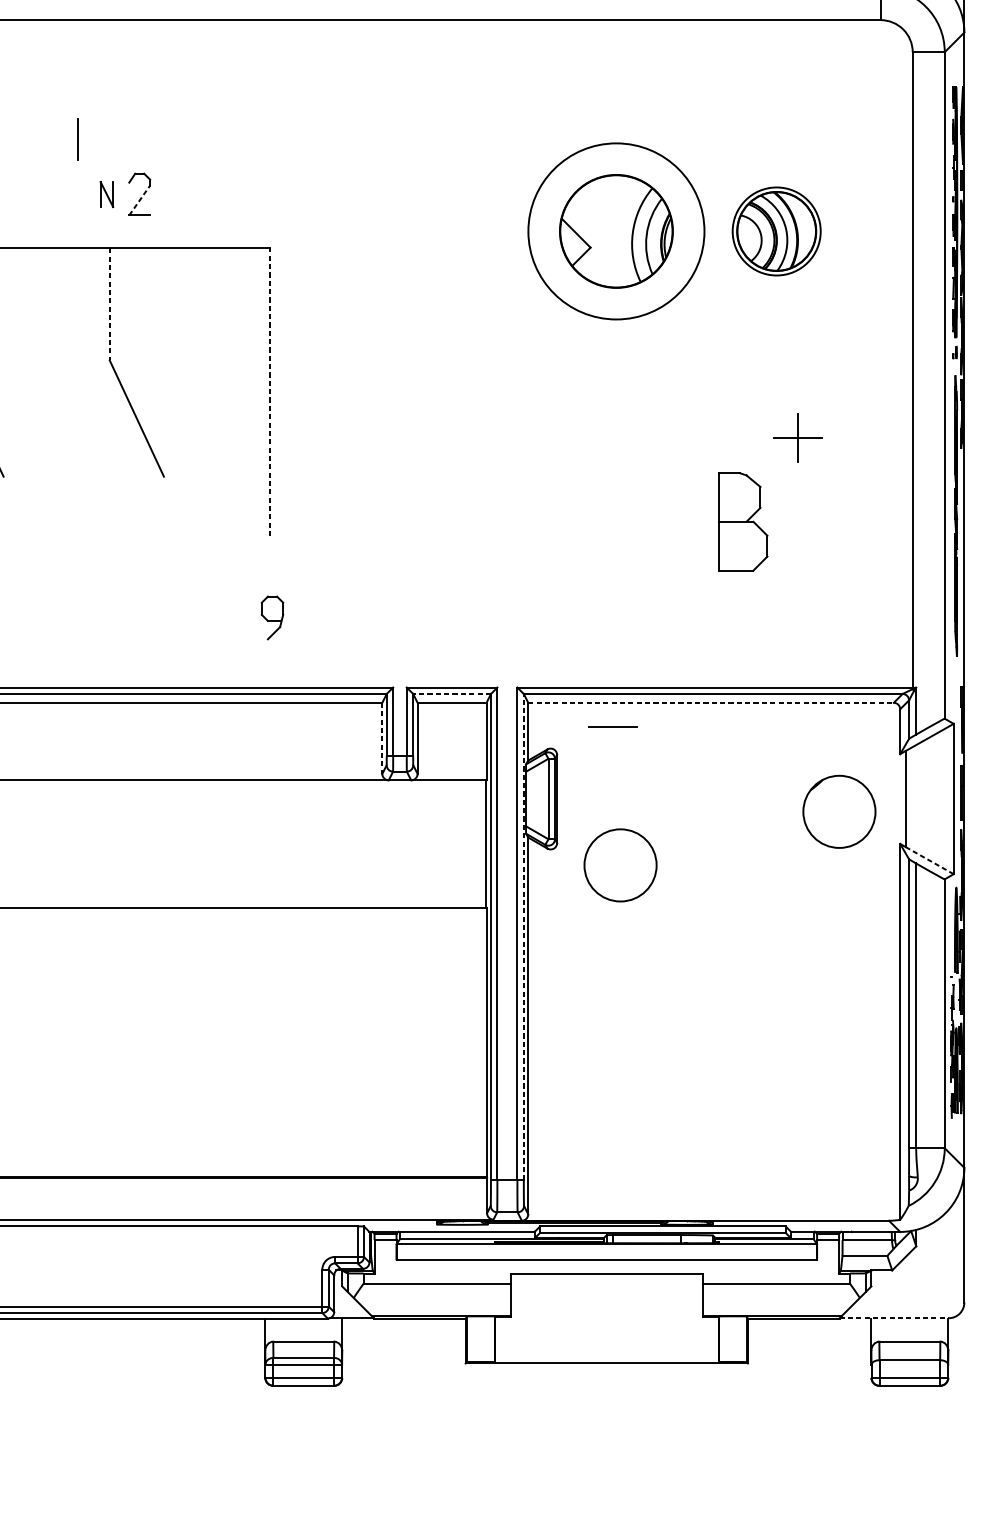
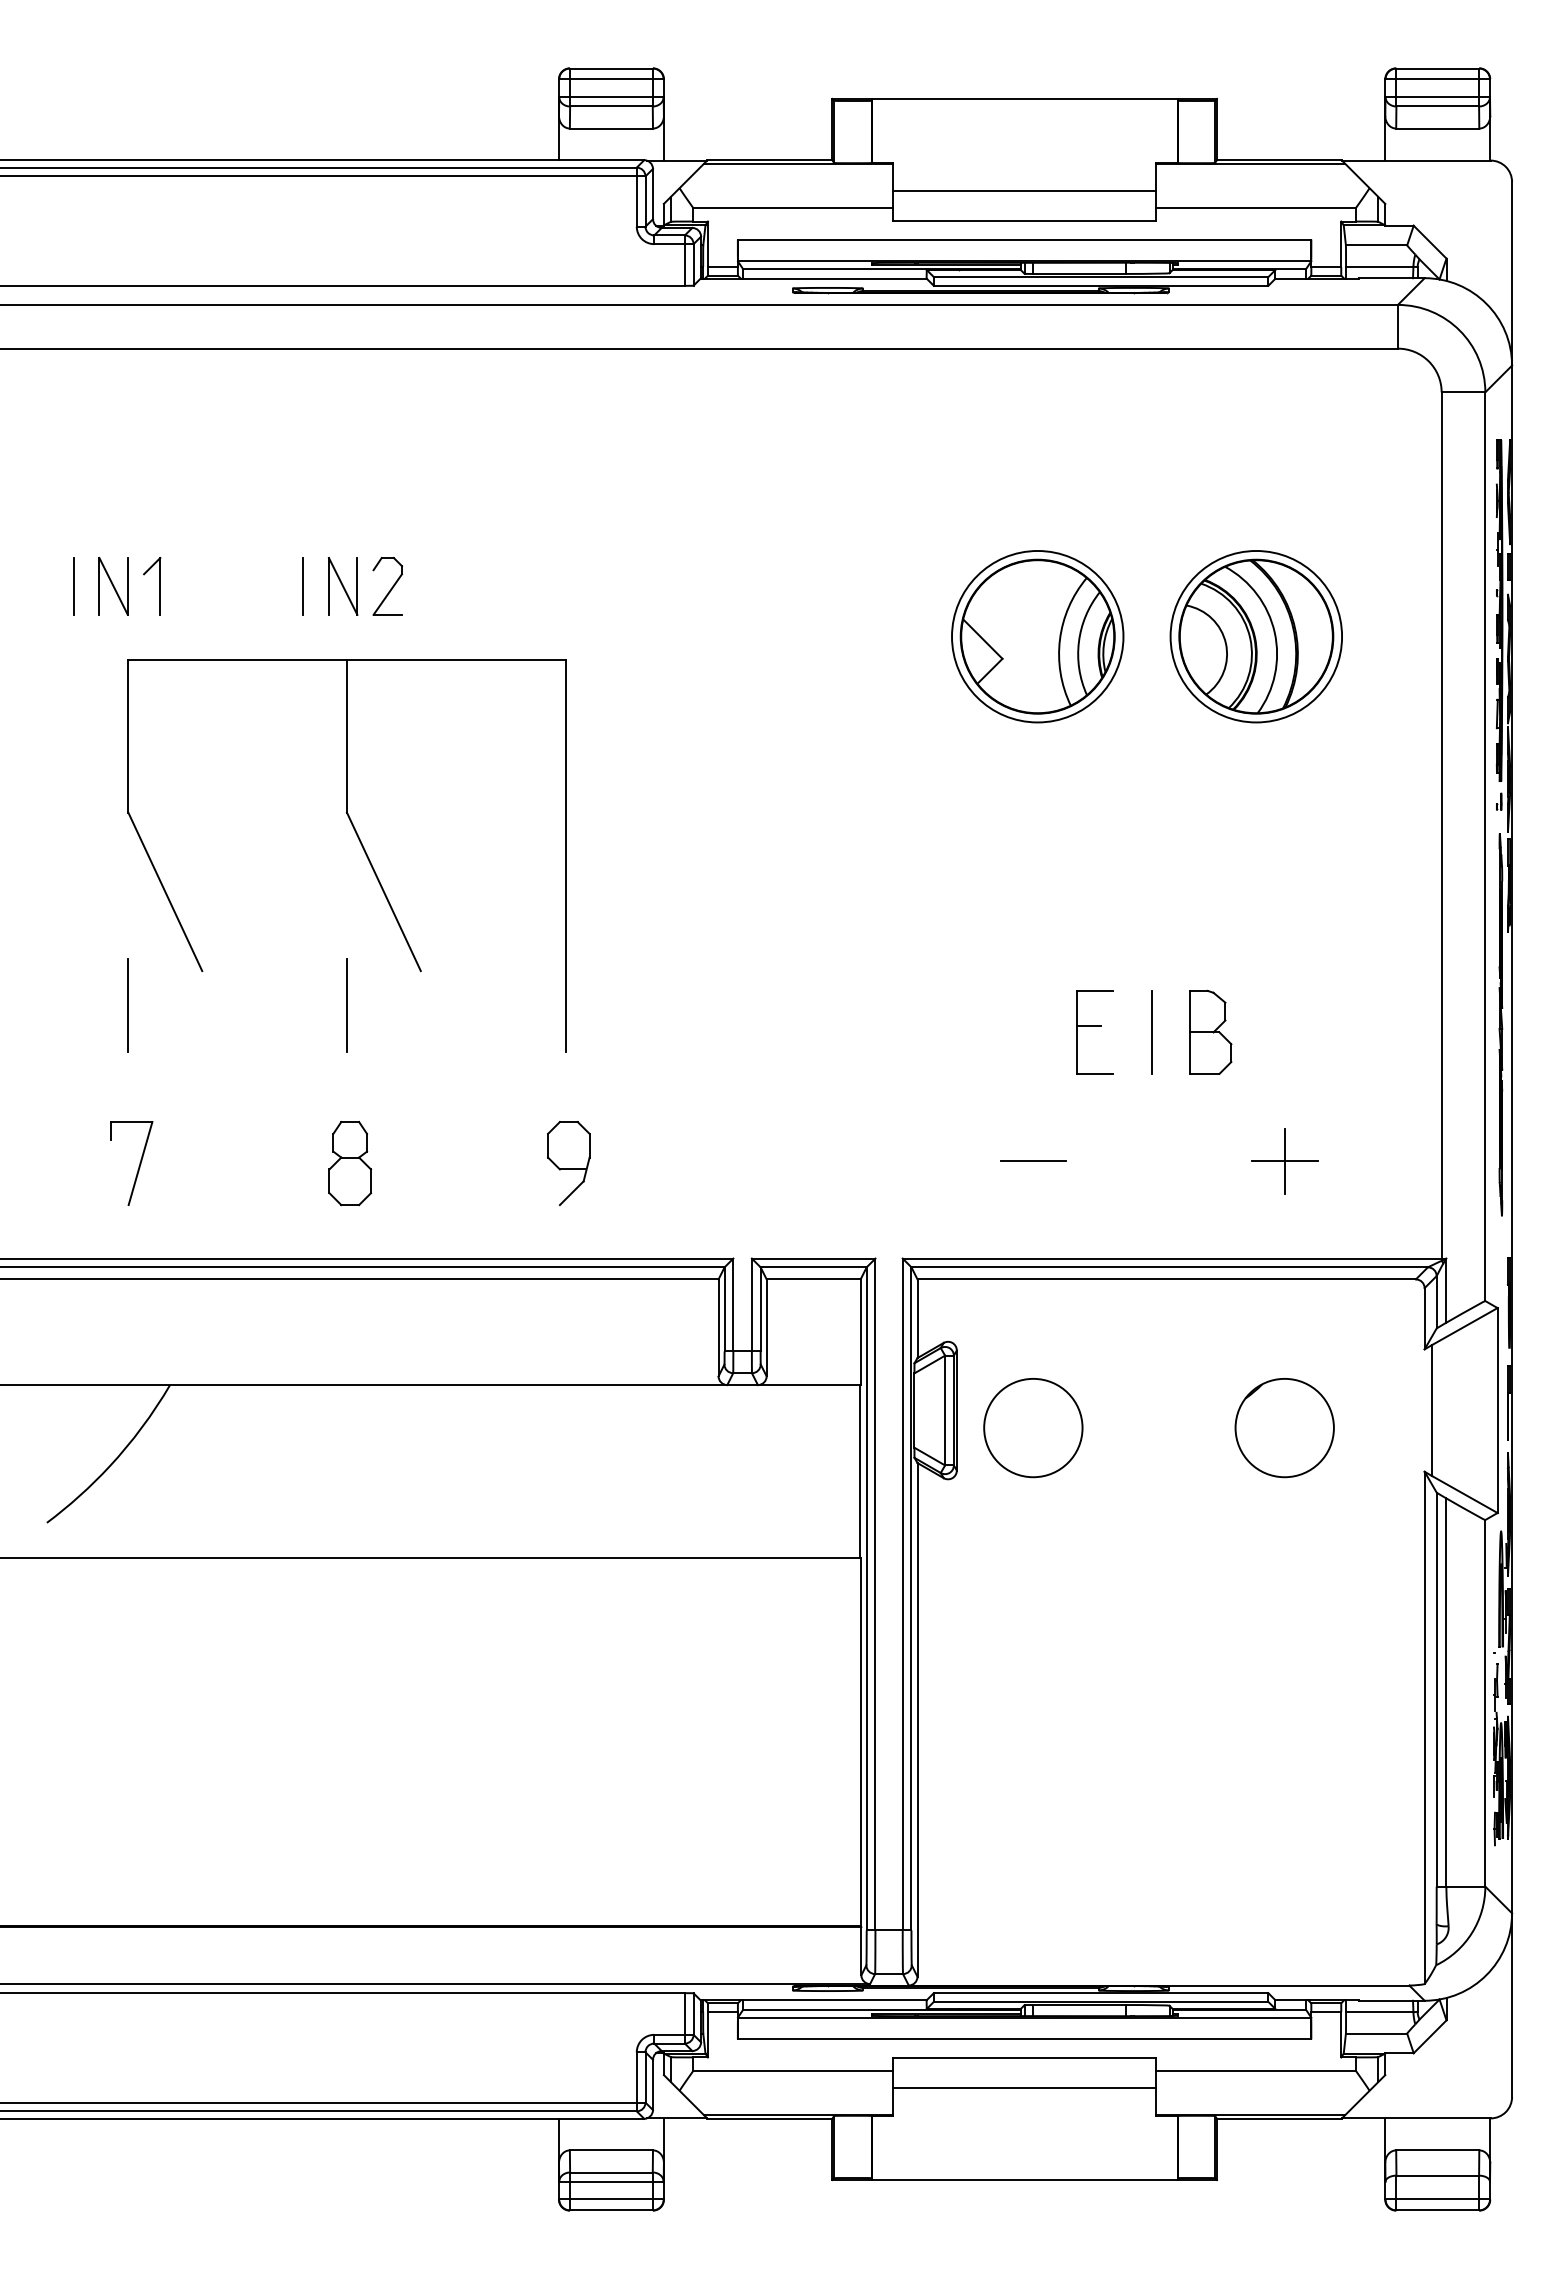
line: (77, 139) -> (302, 586), moved
part: (106, 194) -> (342, 586), size x1.67
line: (139, 200) -> (387, 594), dashed -> solid
circle: (616, 231) -> (1037, 636), size x0.71
part: (776, 231) -> (1255, 636), size x1.43
line: (109, 304) -> (346, 736), dashed -> solid
line: (270, 391) -> (565, 855), dashed -> solid
part: (797, 438) -> (1284, 1161), moved
line: (109, 501) -> (346, 1005), added
part: (658, 521) -> (1094, 1032), added
line: (700, 521) -> (1152, 1031), added
part: (743, 521) -> (1210, 1031), size x0.62
part: (112, 617) -> (350, 1163), added
part: (272, 617) -> (568, 1163), size x1.43
line: (451, 694) -> (813, 1267), dashed -> solid
line: (711, 702) -> (1167, 1279), dashed -> solid
line: (613, 726) -> (1033, 1160), moved
line: (382, 738) -> (718, 1328), dashed -> solid
circle: (839, 812) -> (1284, 1428), moved
line: (929, 860) -> (1464, 1494), dashed -> solid
circle: (620, 865) -> (1033, 1428), moved
line: (523, 936) -> (911, 1598), dashed -> solid
line: (606, 1296) -> (1024, 2088), added
line: (894, 1318) -> (1416, 2118), dashed -> solid

